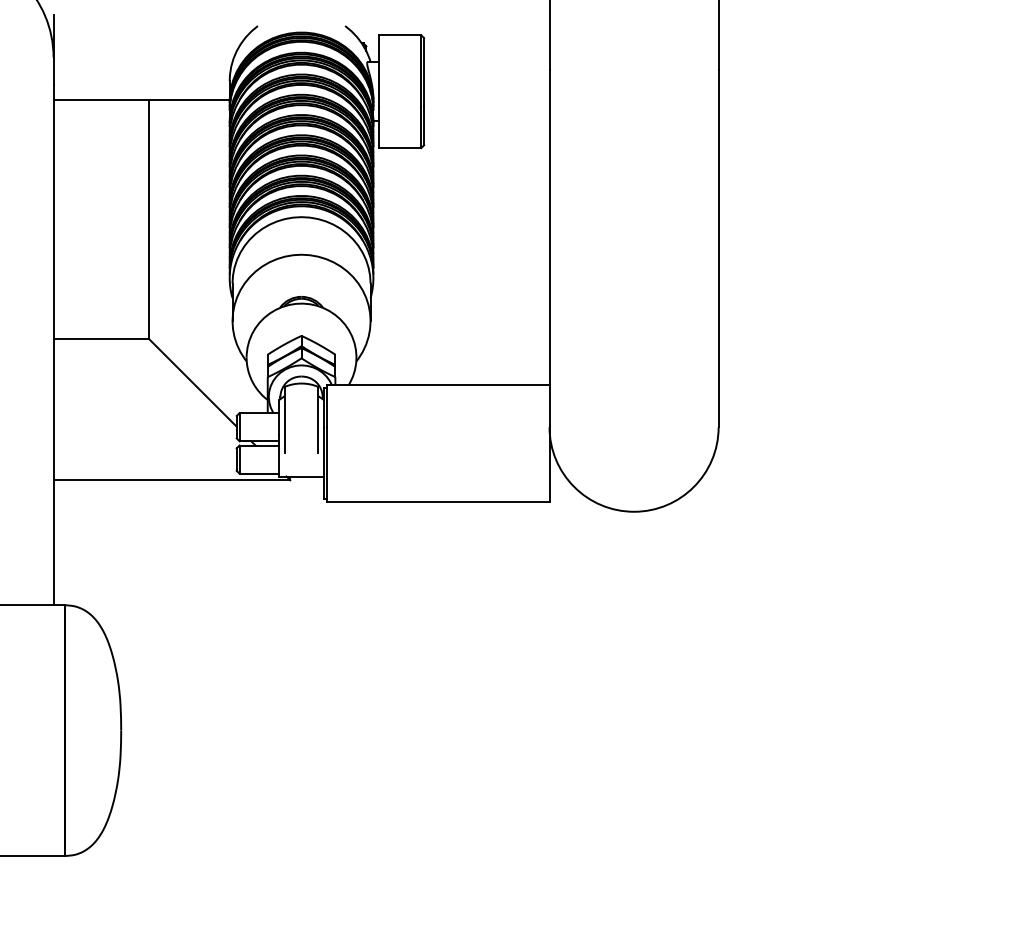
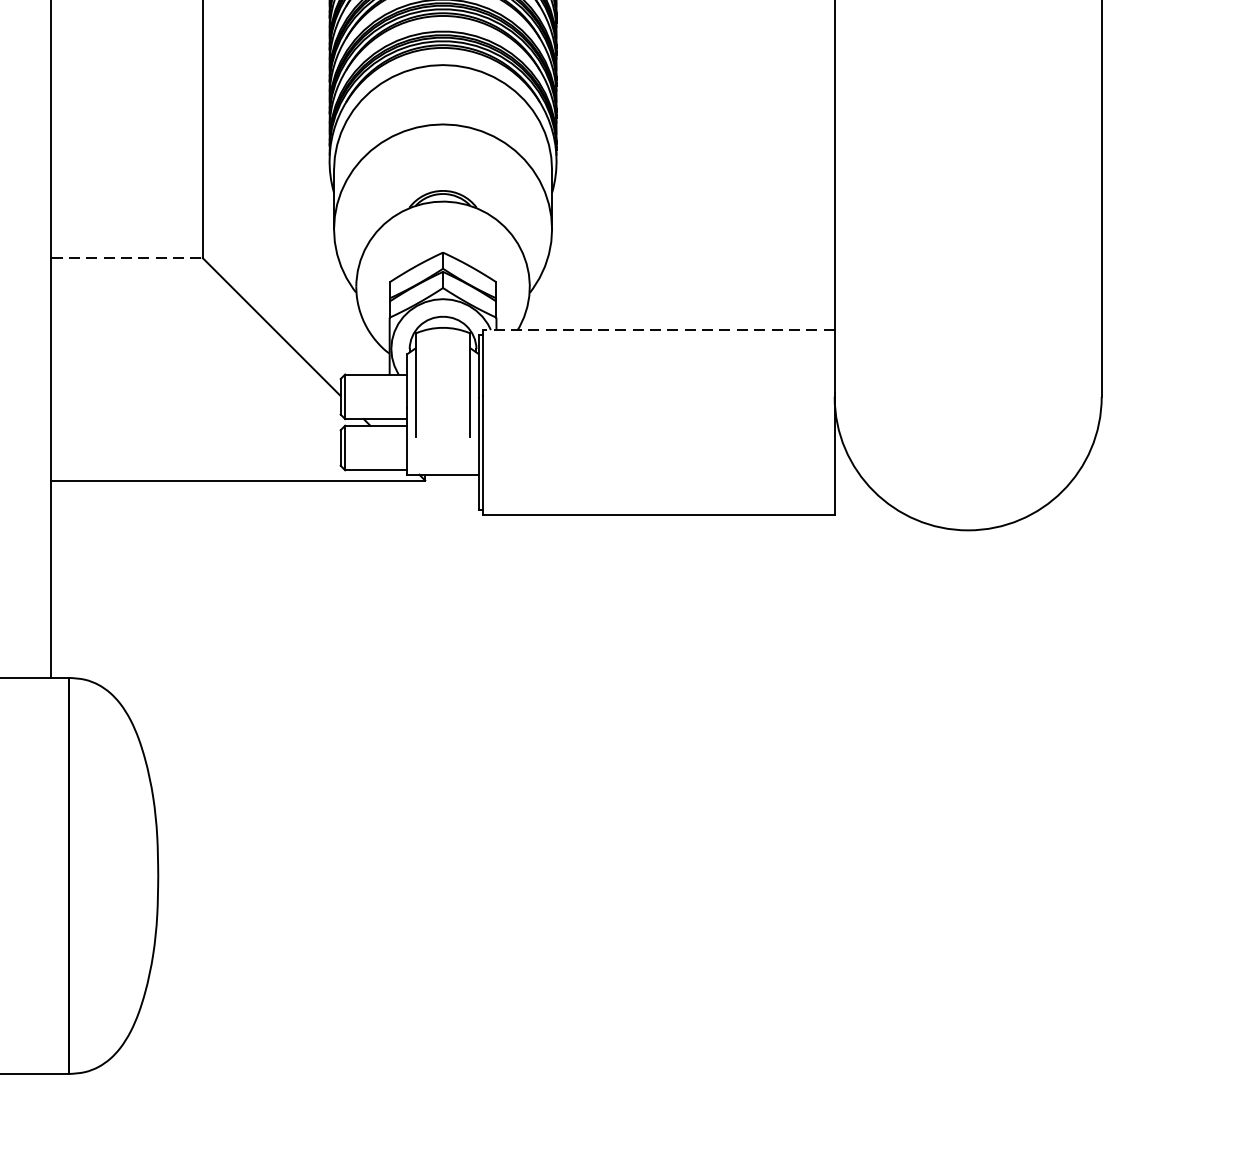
line: (101, 339) -> (127, 258), solid -> dashed
line: (437, 384) -> (657, 329), solid -> dashed

